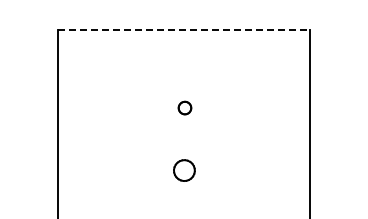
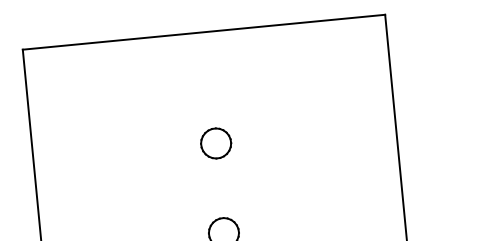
line: (184, 30) -> (204, 32), dashed -> solid
part: (184, 107) -> (215, 142), size x1.67

